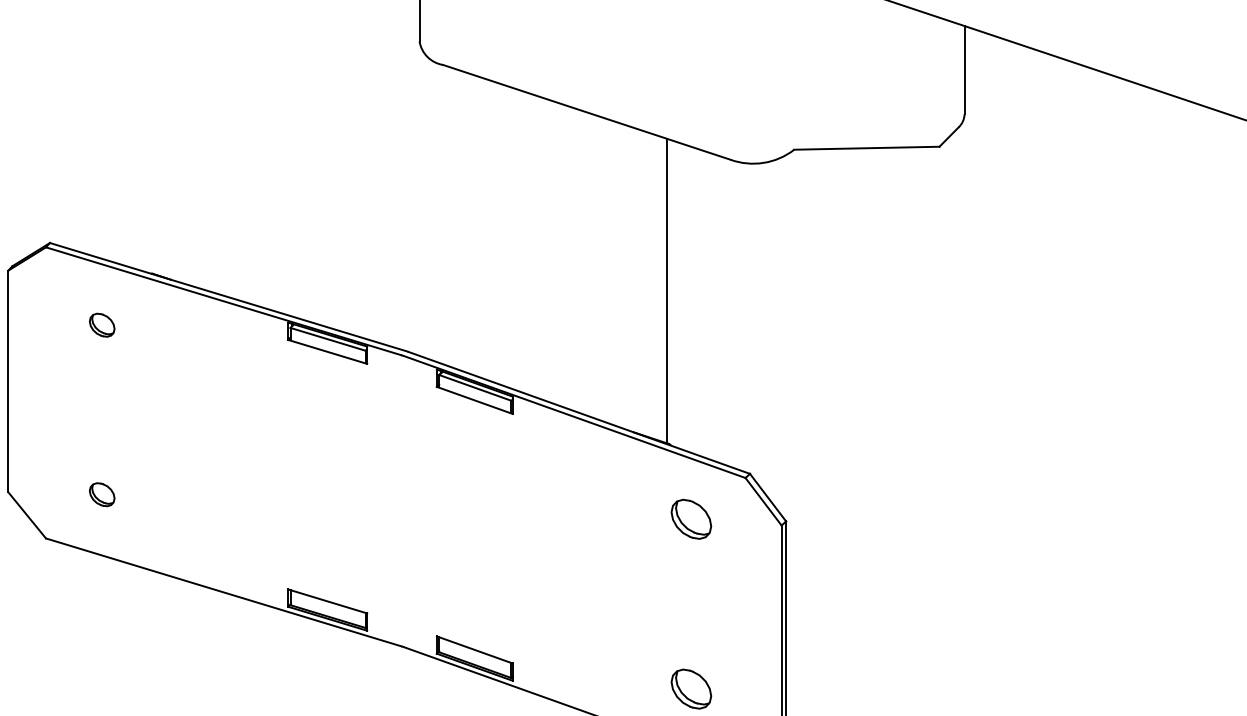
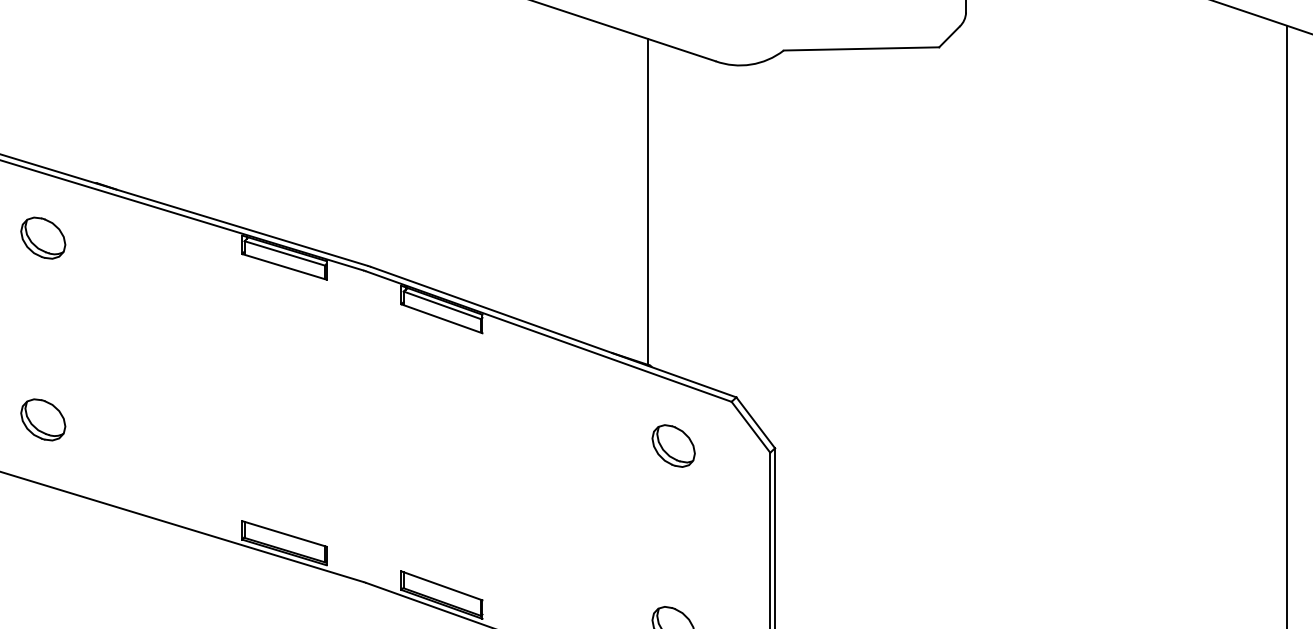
part: (101, 325) -> (42, 238), size x1.67
part: (101, 494) -> (42, 419), size x1.67

